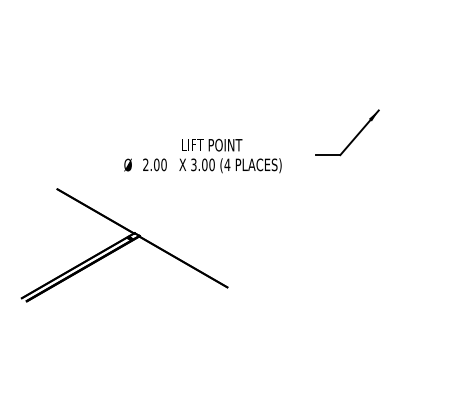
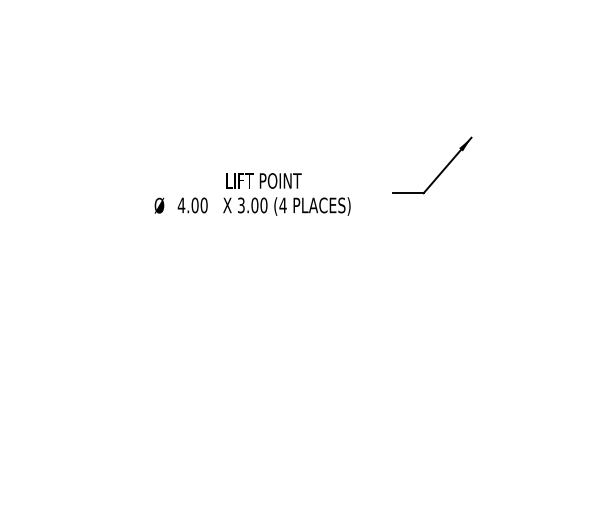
text: (145, 164) -> (181, 204), 2.00 -> 4.00
part: (124, 245) -> (154, 305), removed

